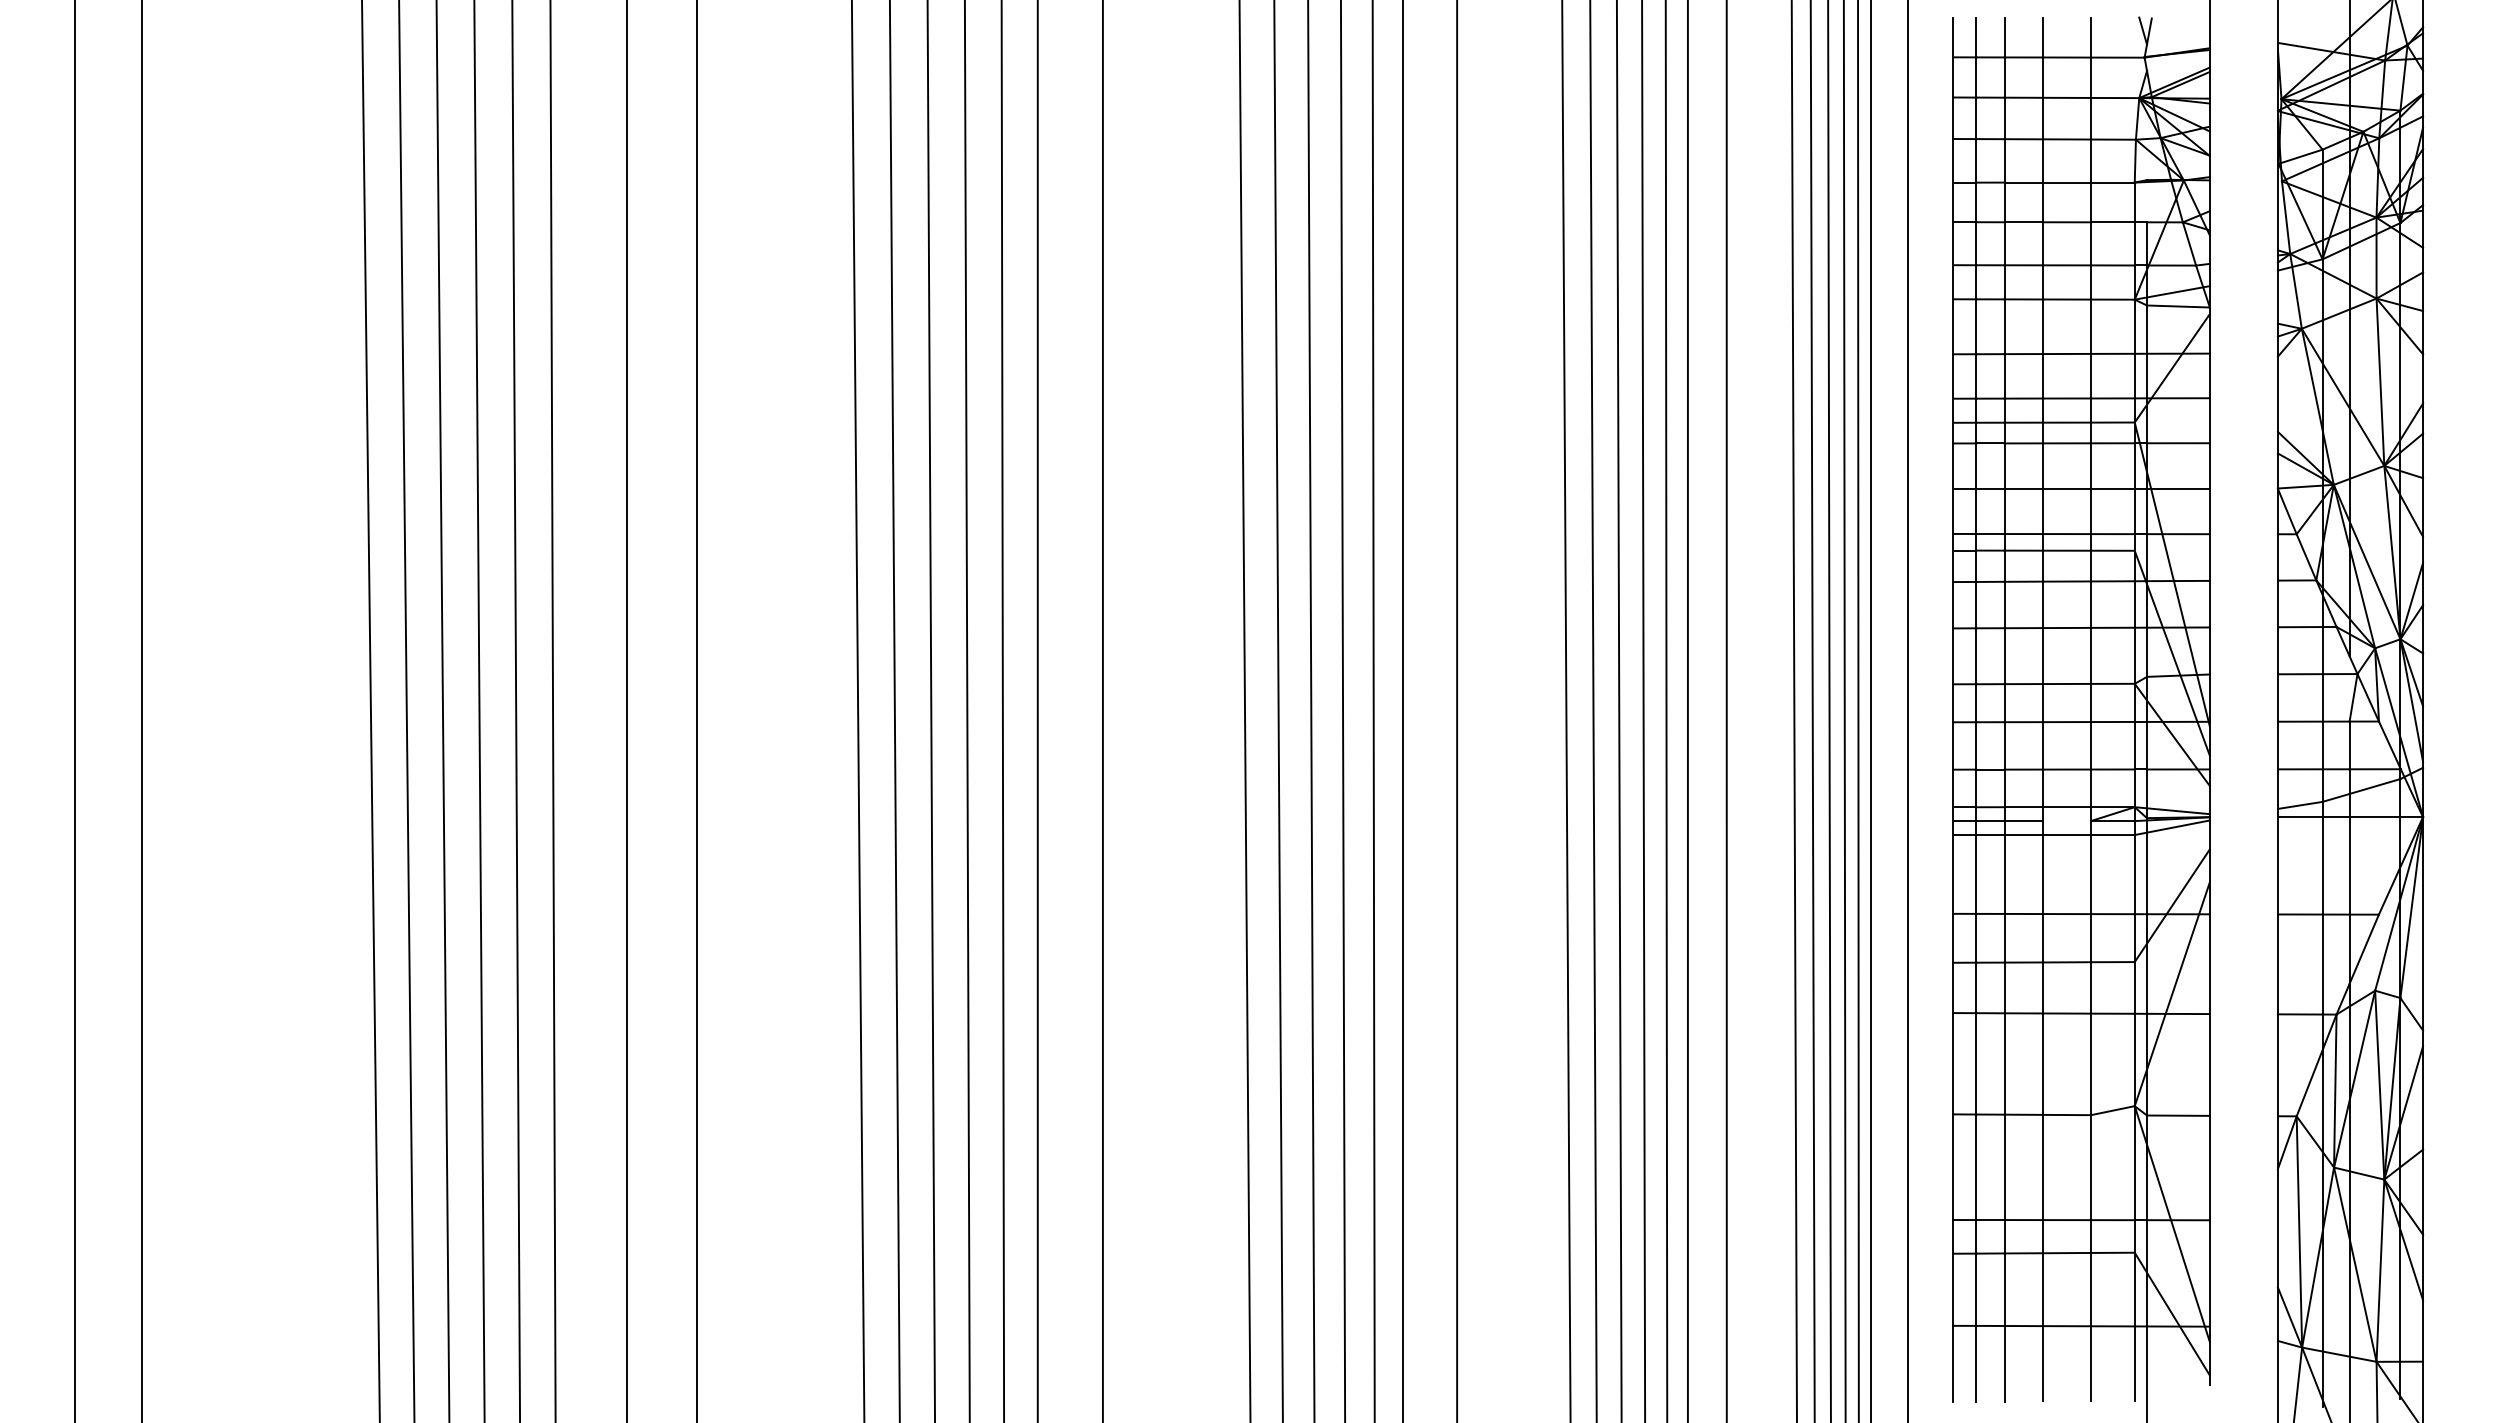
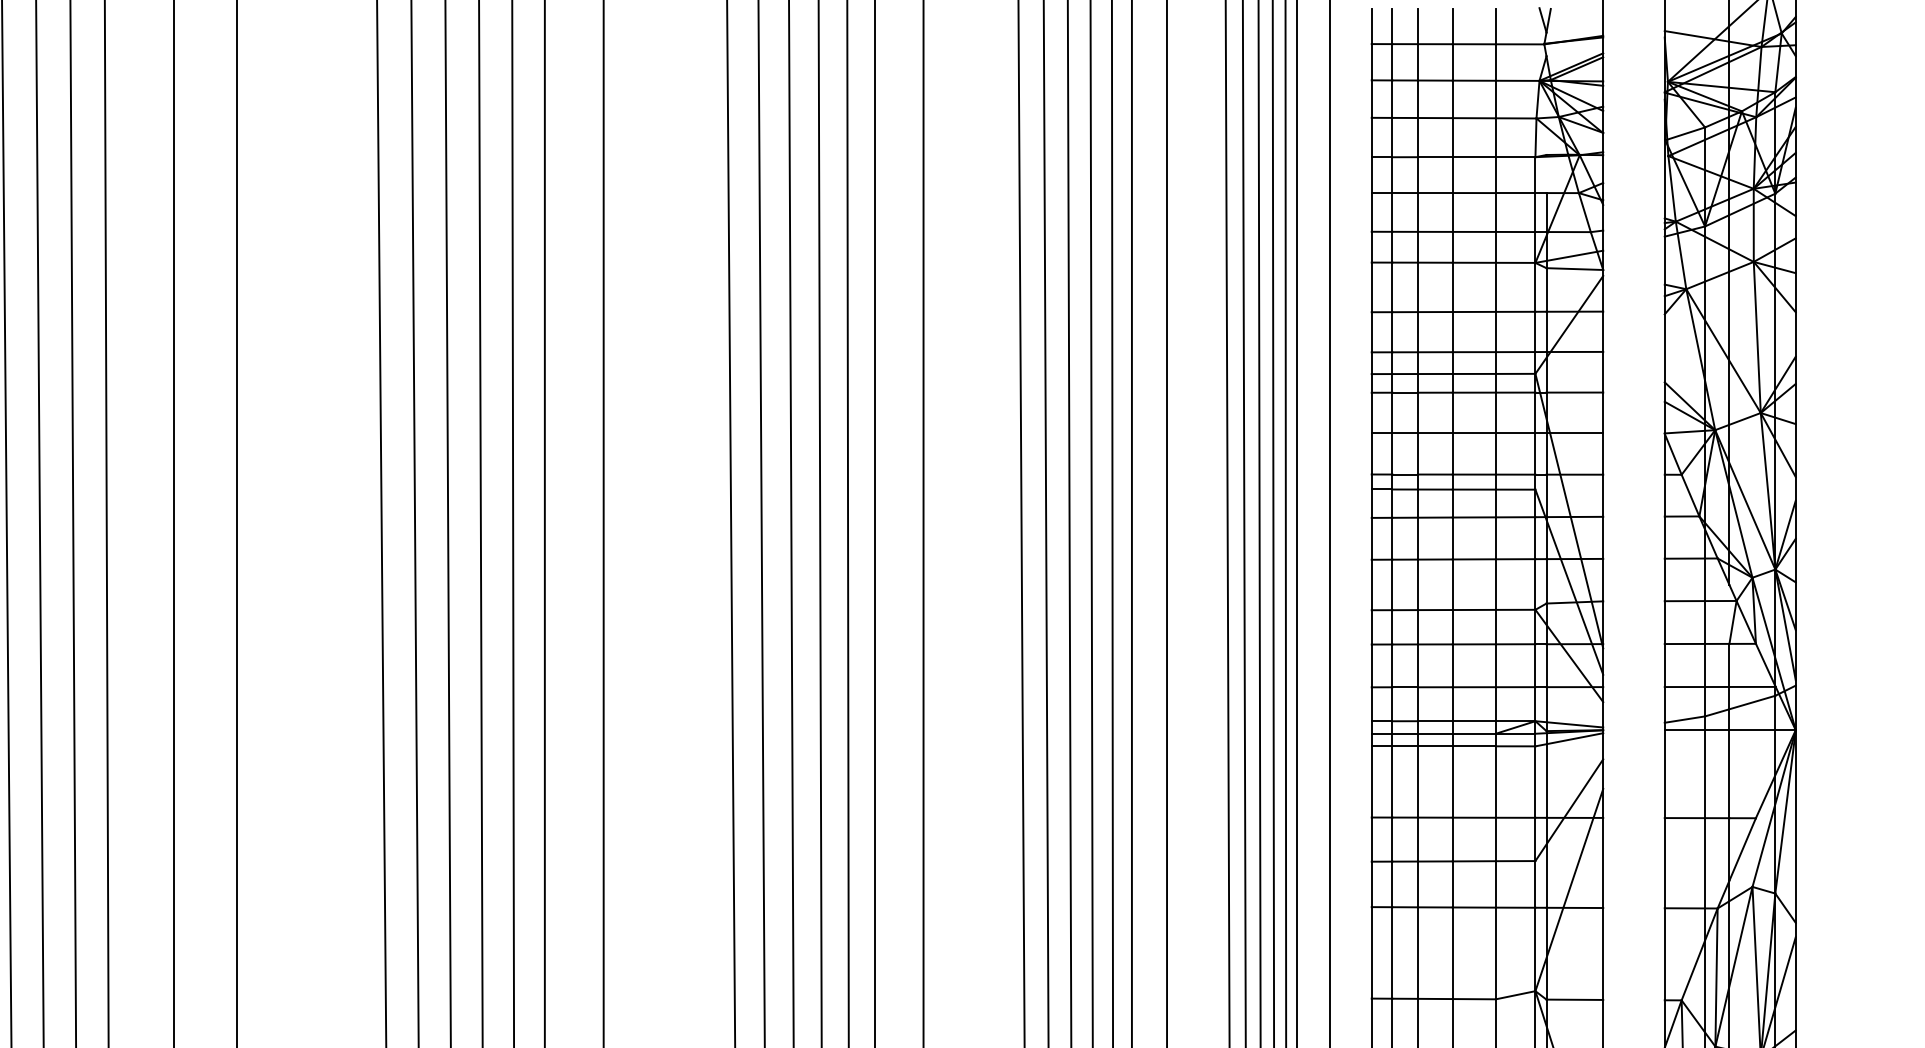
line: (2066, 821) -> (1473, 734), added

